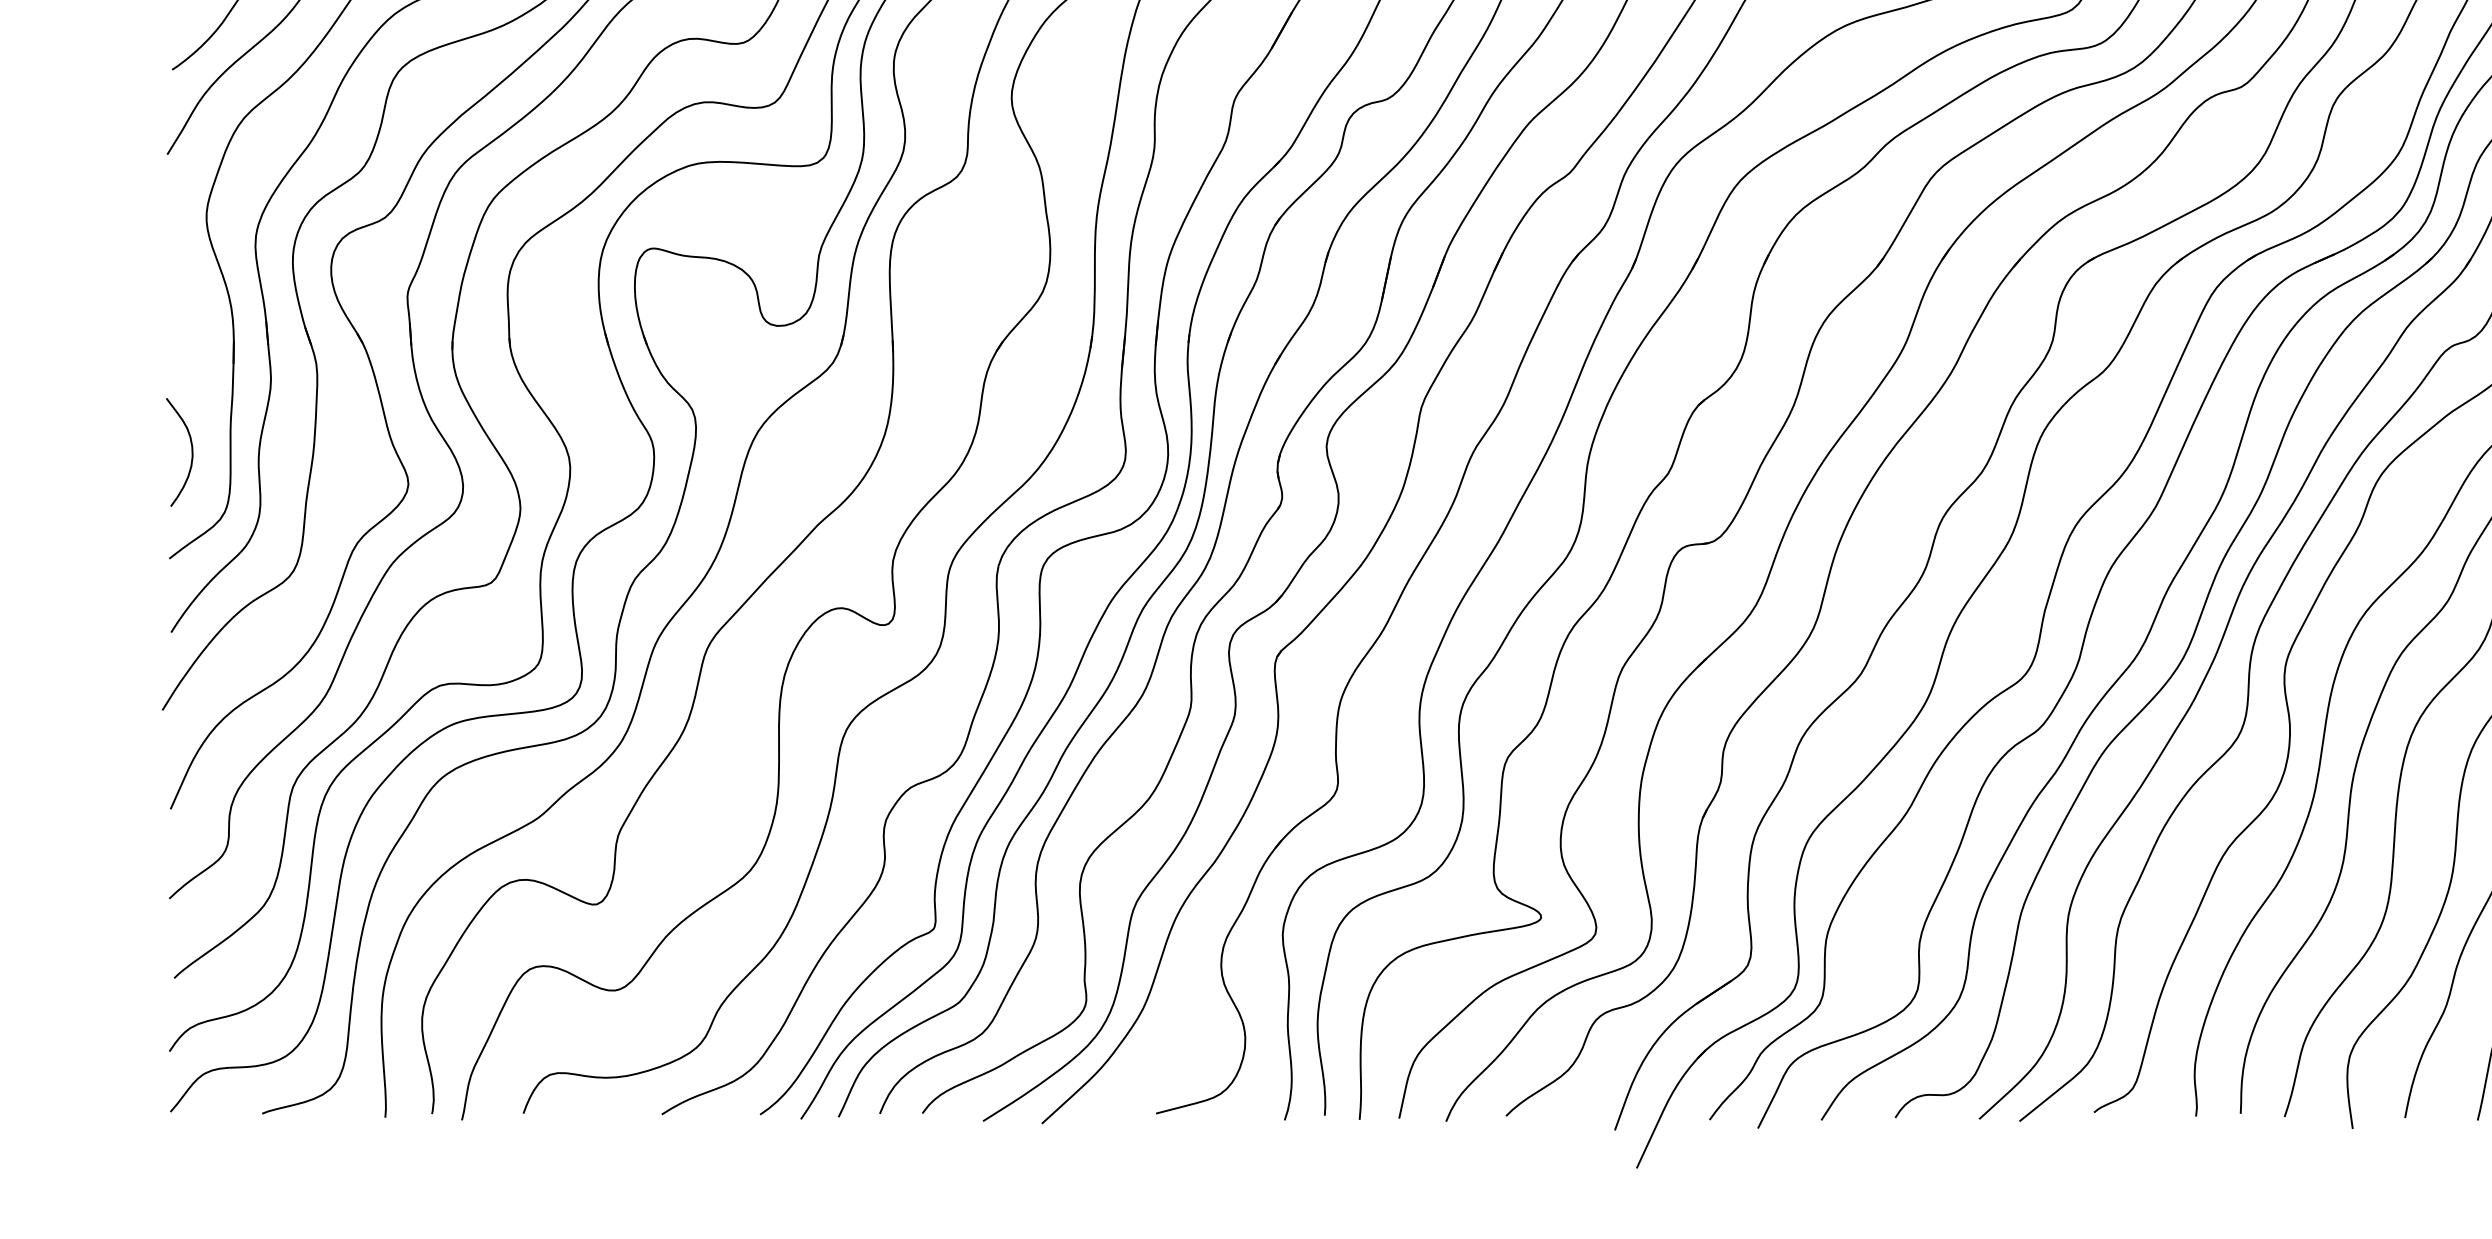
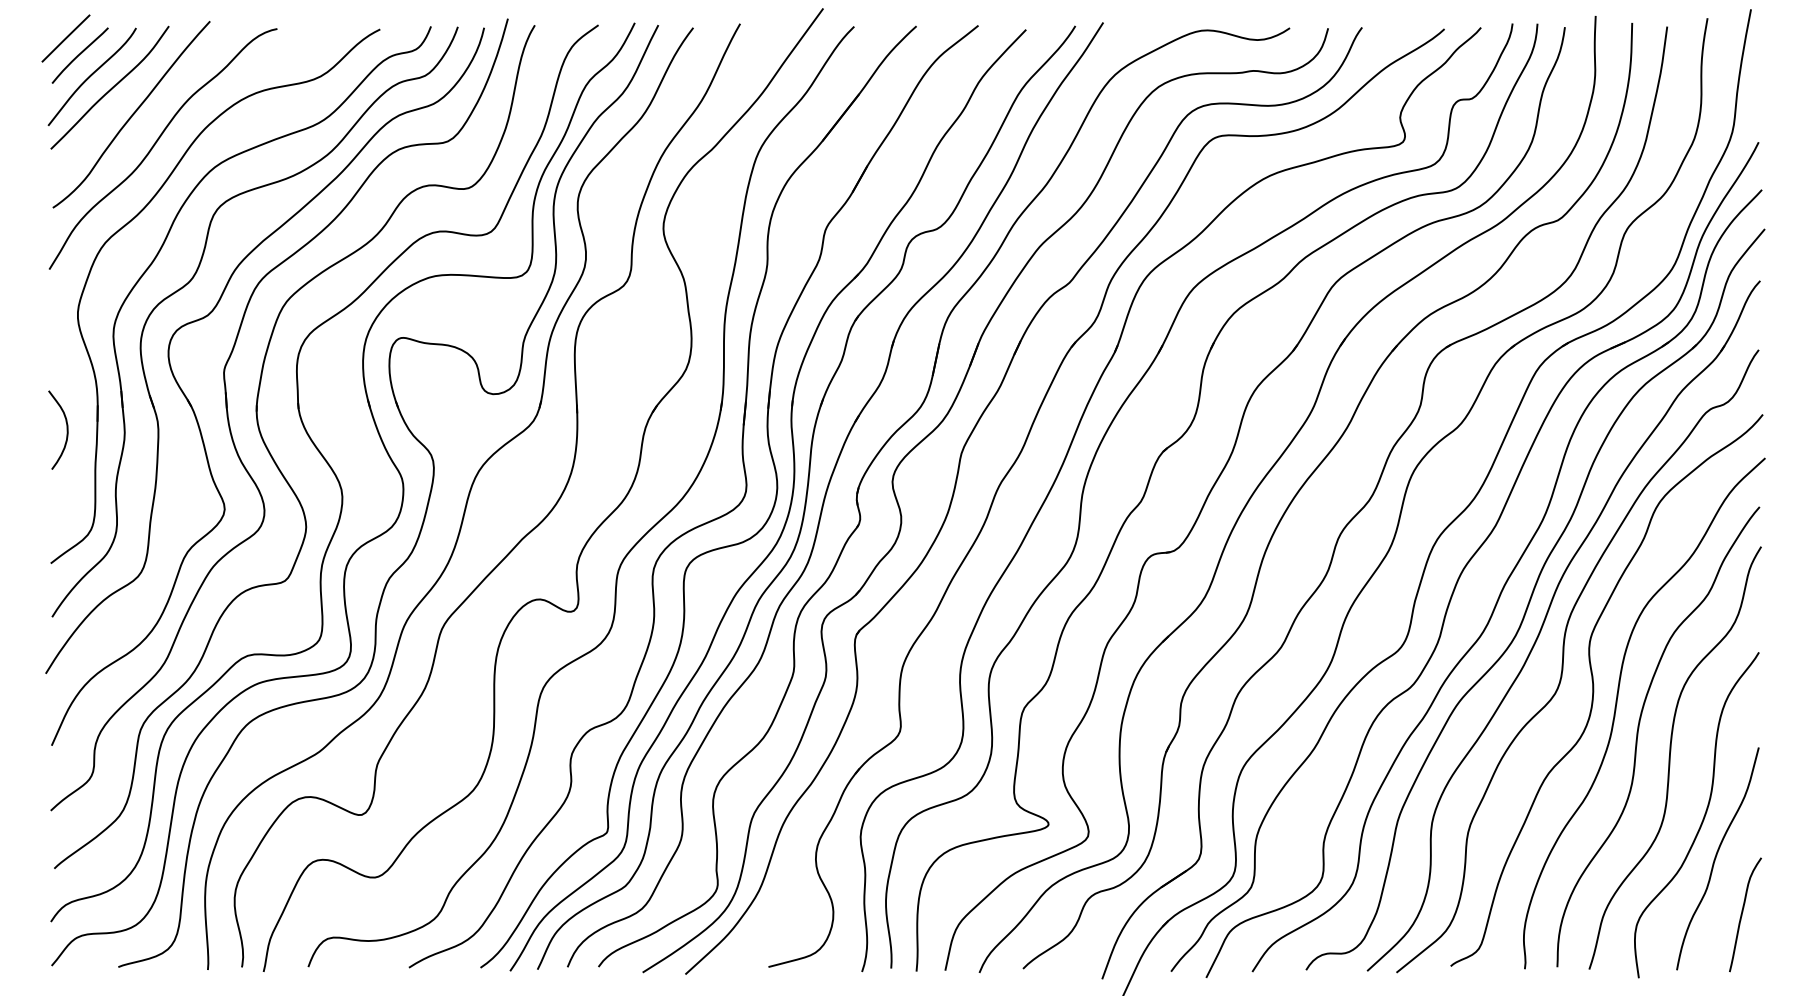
curve: (190, 451) -> (66, 429), moved

